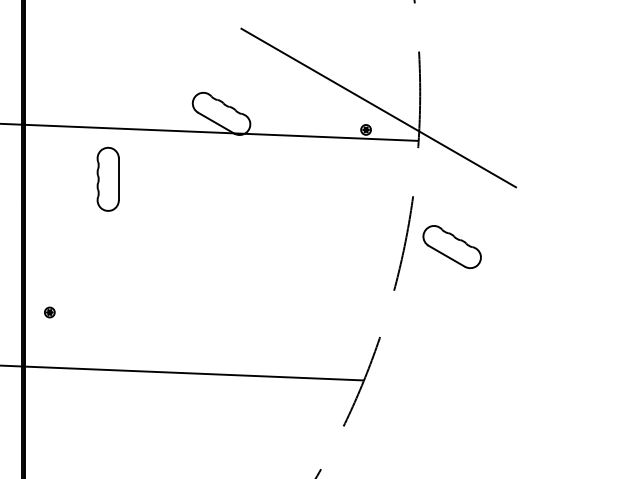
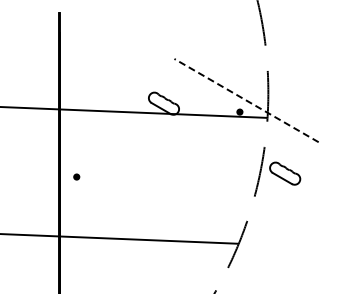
line: (378, 107) -> (246, 100), solid -> dashed
part: (108, 178) -> (104, 137), removed
part: (49, 311) -> (76, 176), moved

